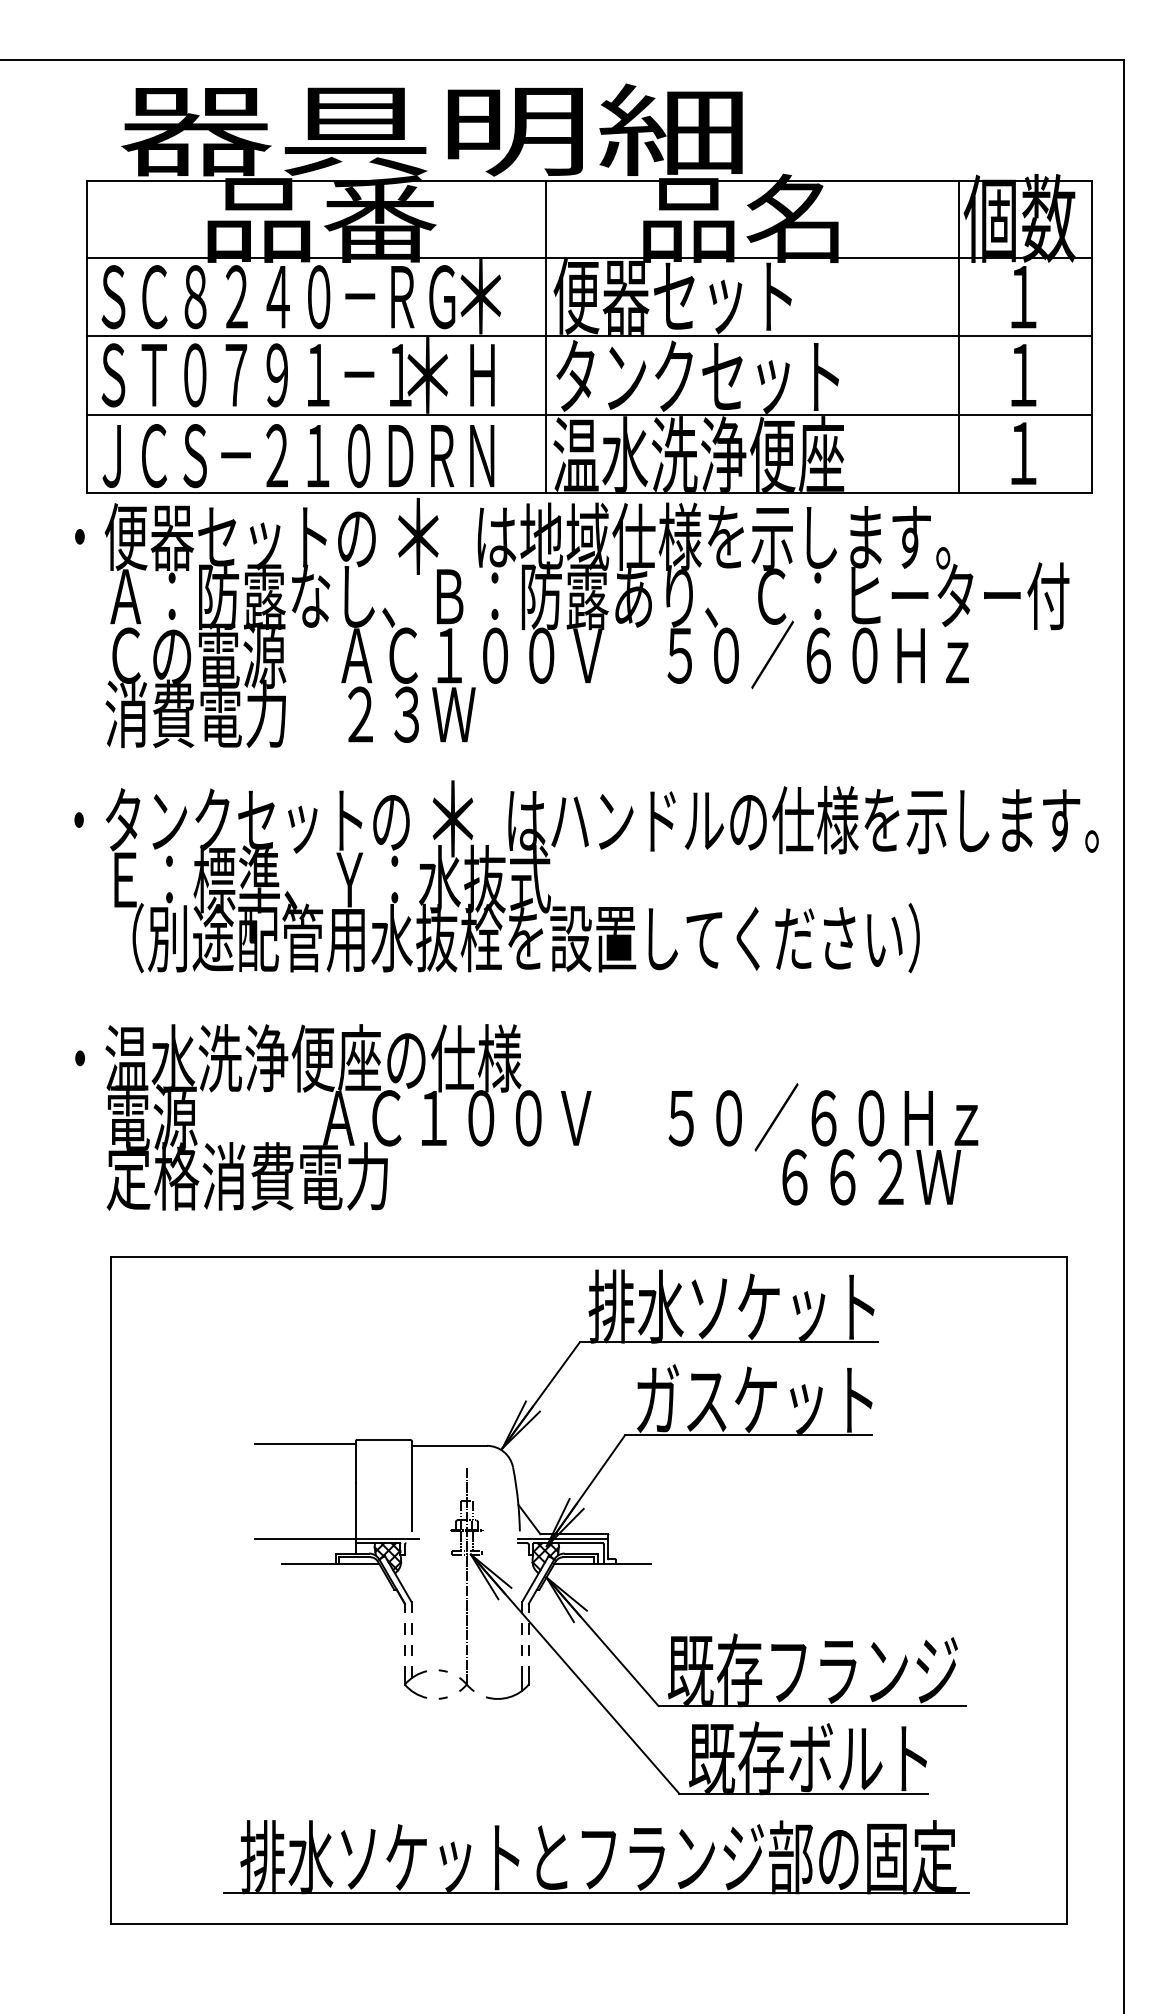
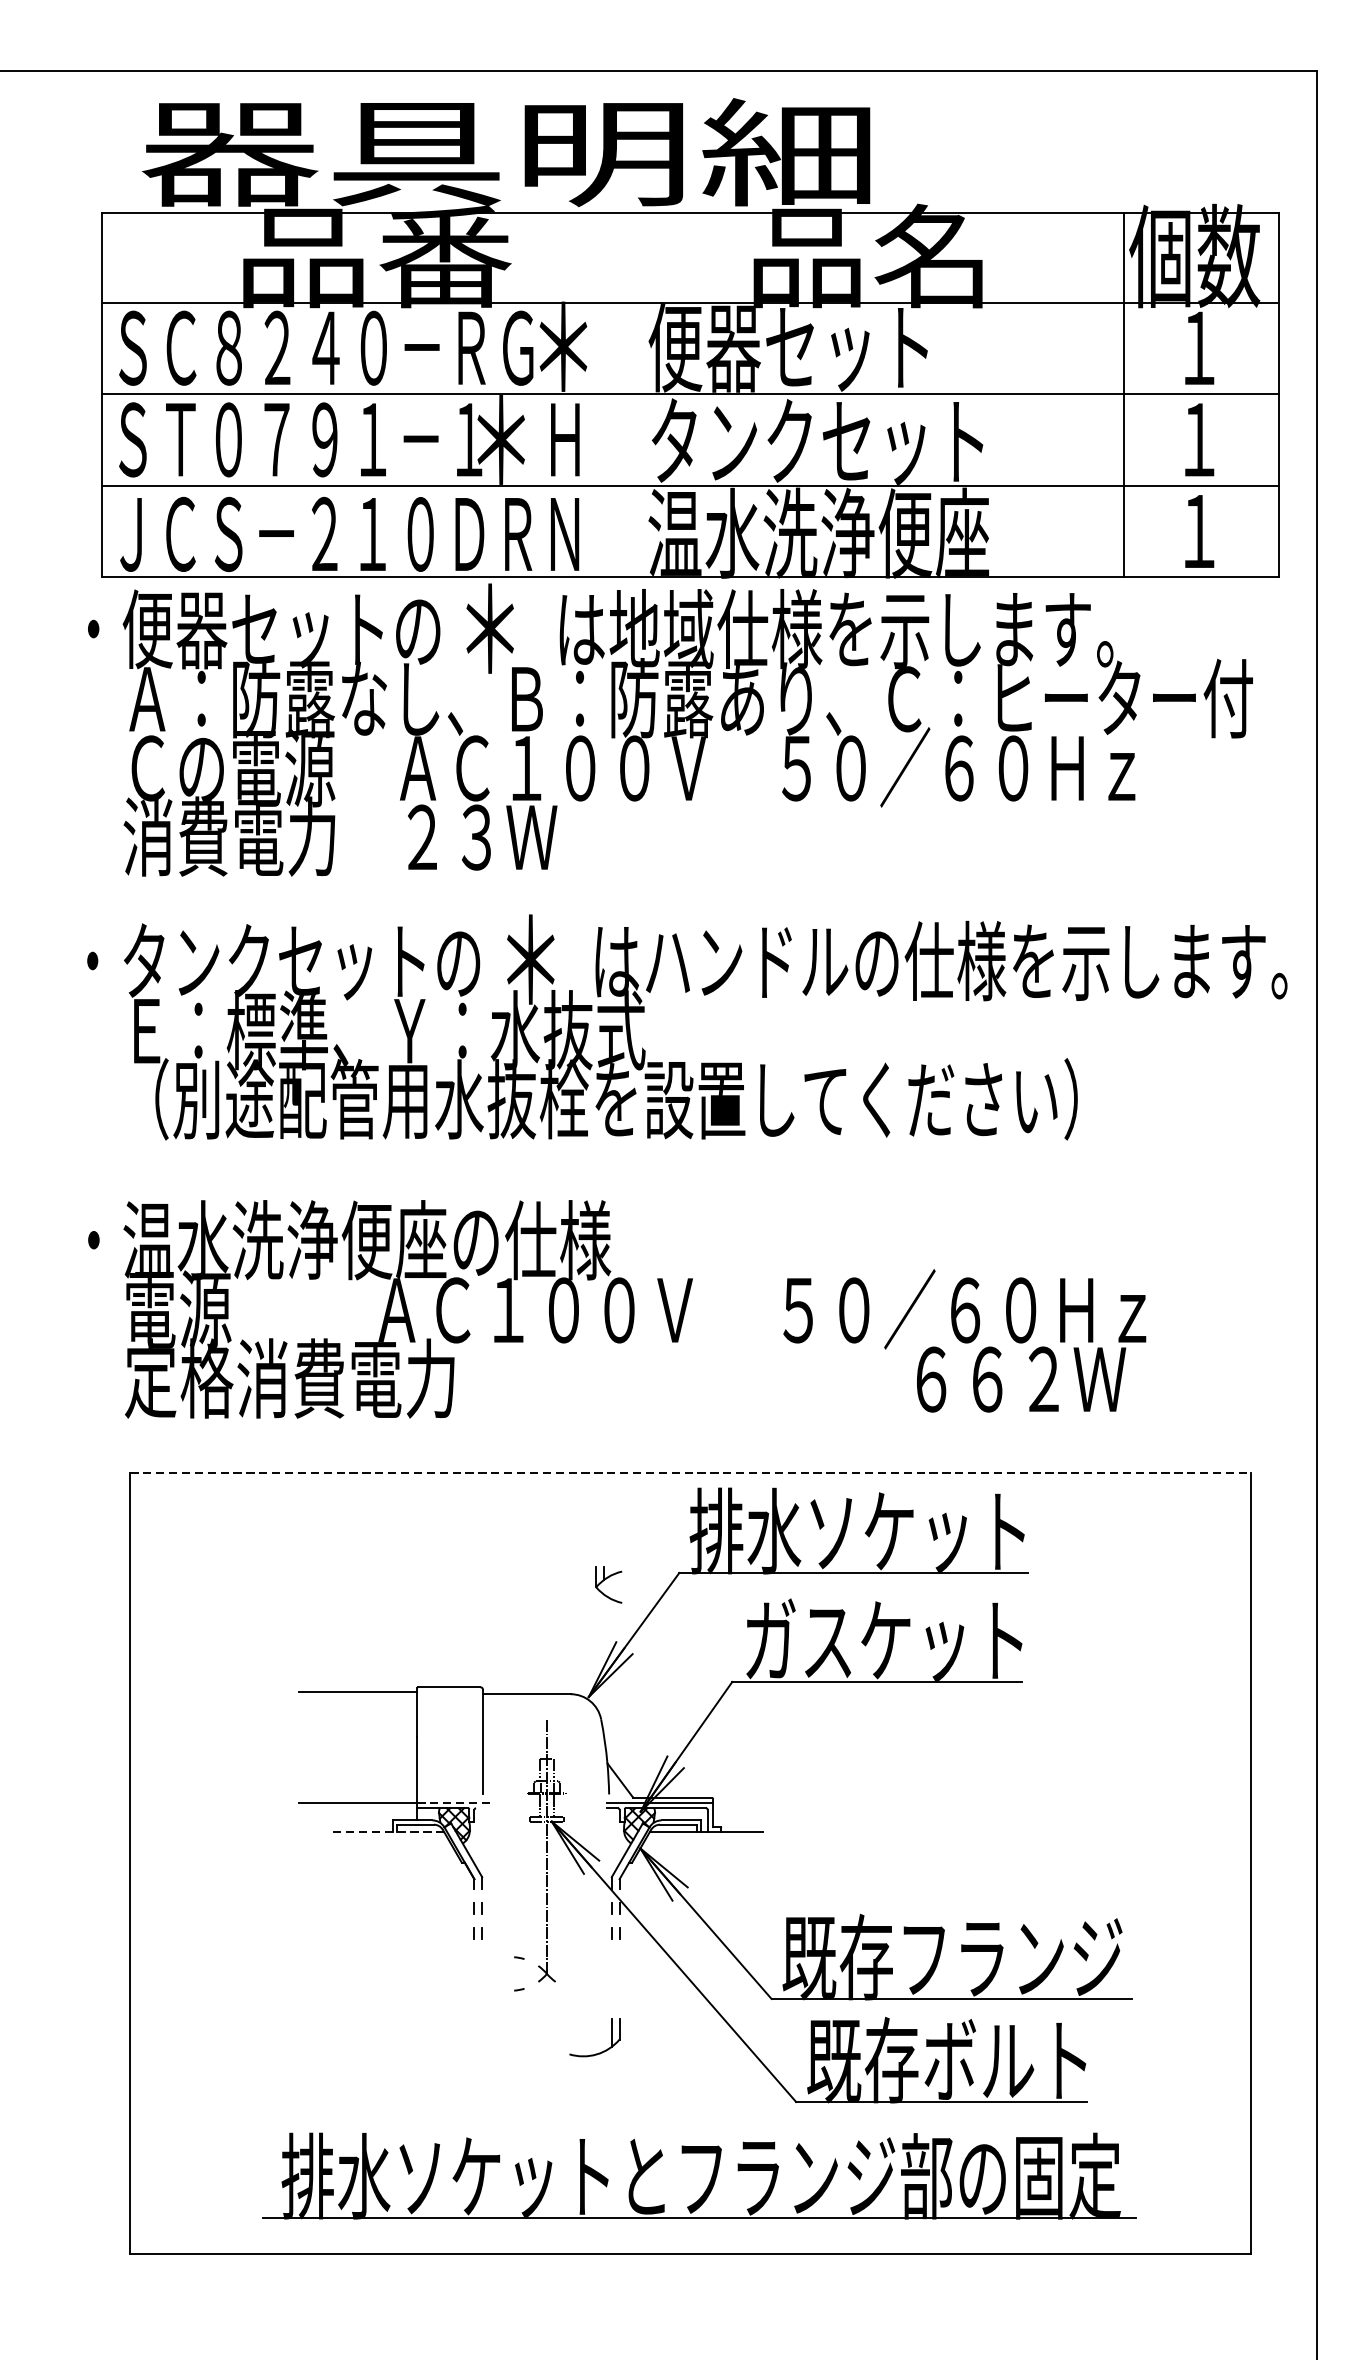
line: (545, 336) -> (639, 394), removed
line: (589, 1256) -> (690, 1472), solid -> dashed
line: (387, 1538) -> (454, 1802), solid -> dashed
line: (330, 1563) -> (387, 1832), solid -> dashed
part: (415, 1682) -> (608, 1584), moved
part: (513, 1694) -> (601, 2051), moved

